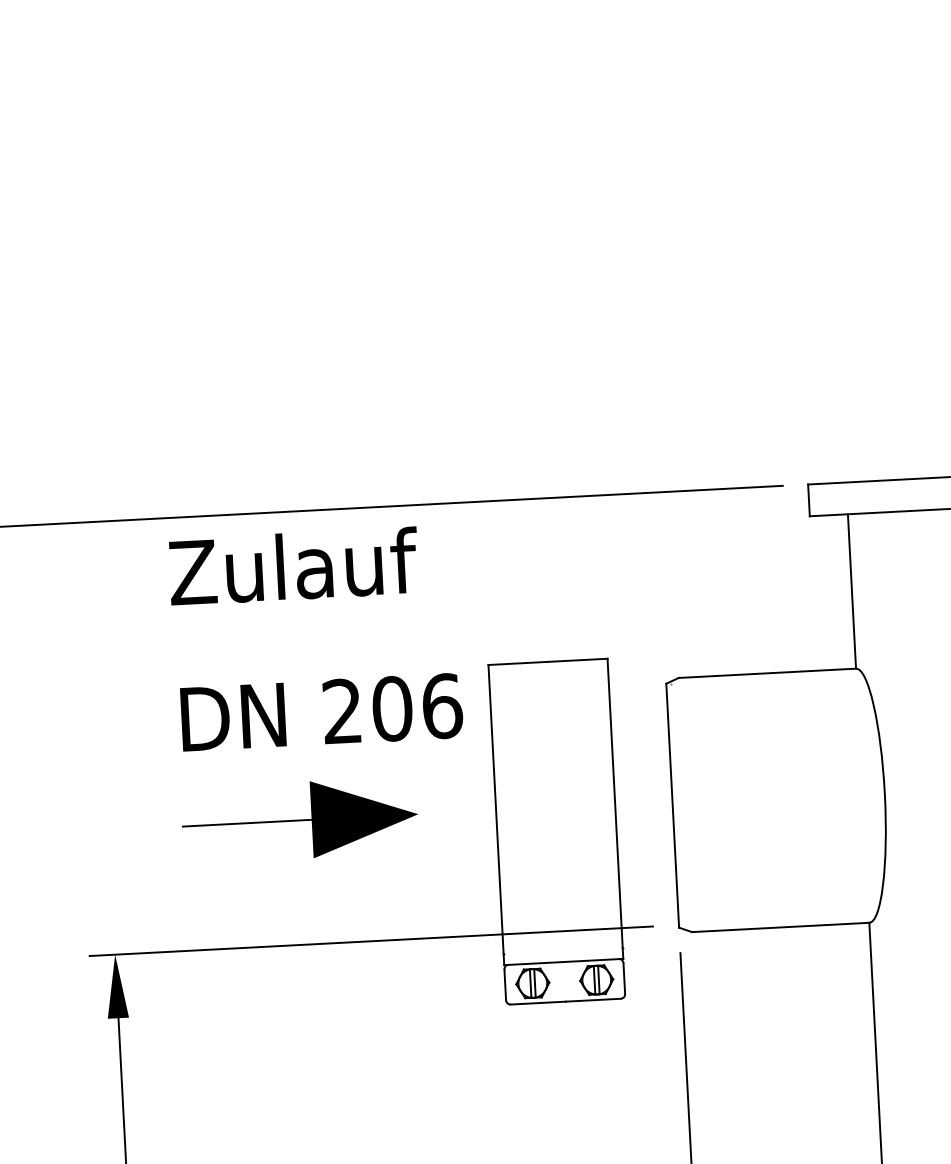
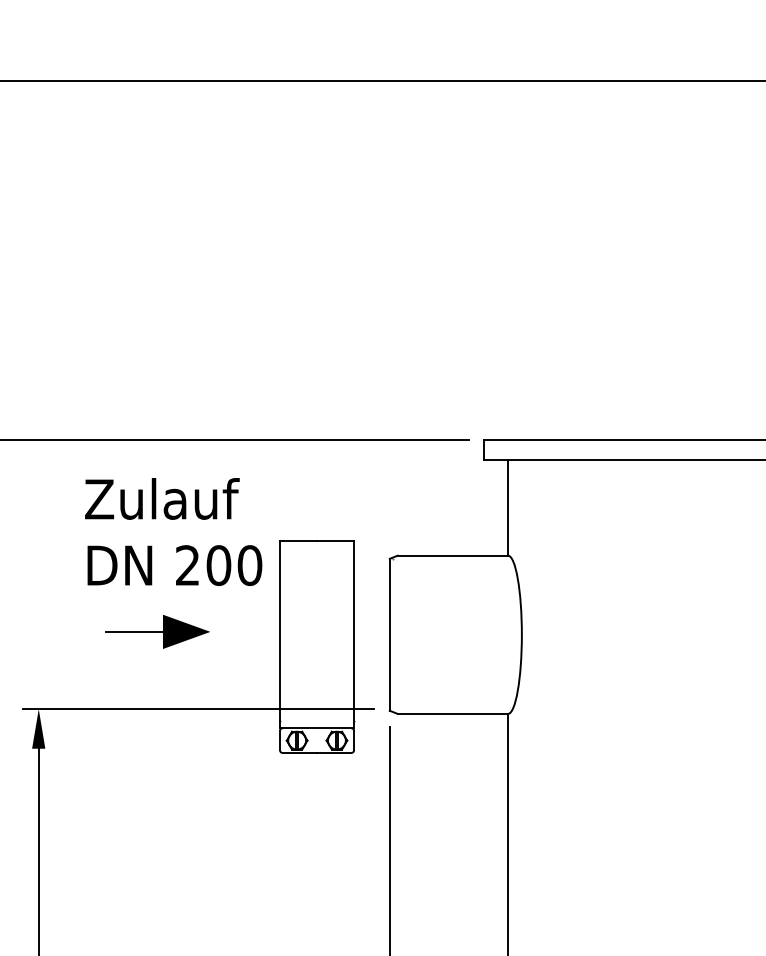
text: (294, 565) -> (162, 498), moved
text: (441, 706) -> (249, 565), 206 -> 200
part: (299, 819) -> (157, 631), size x0.71

